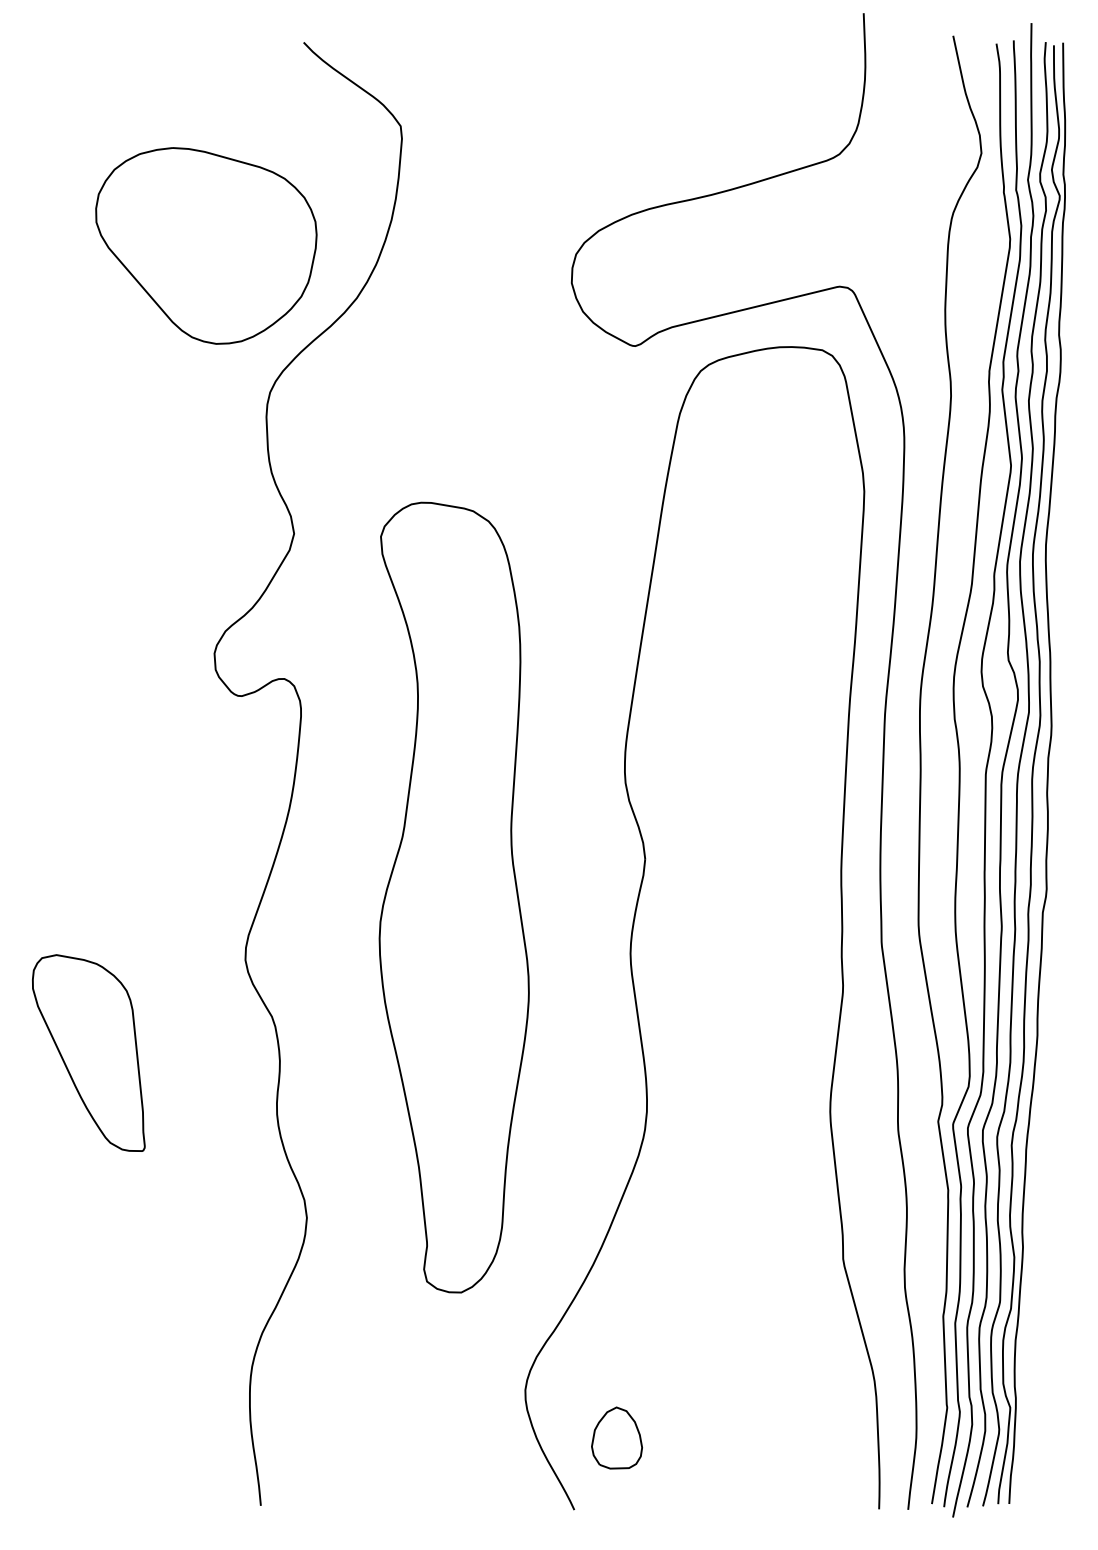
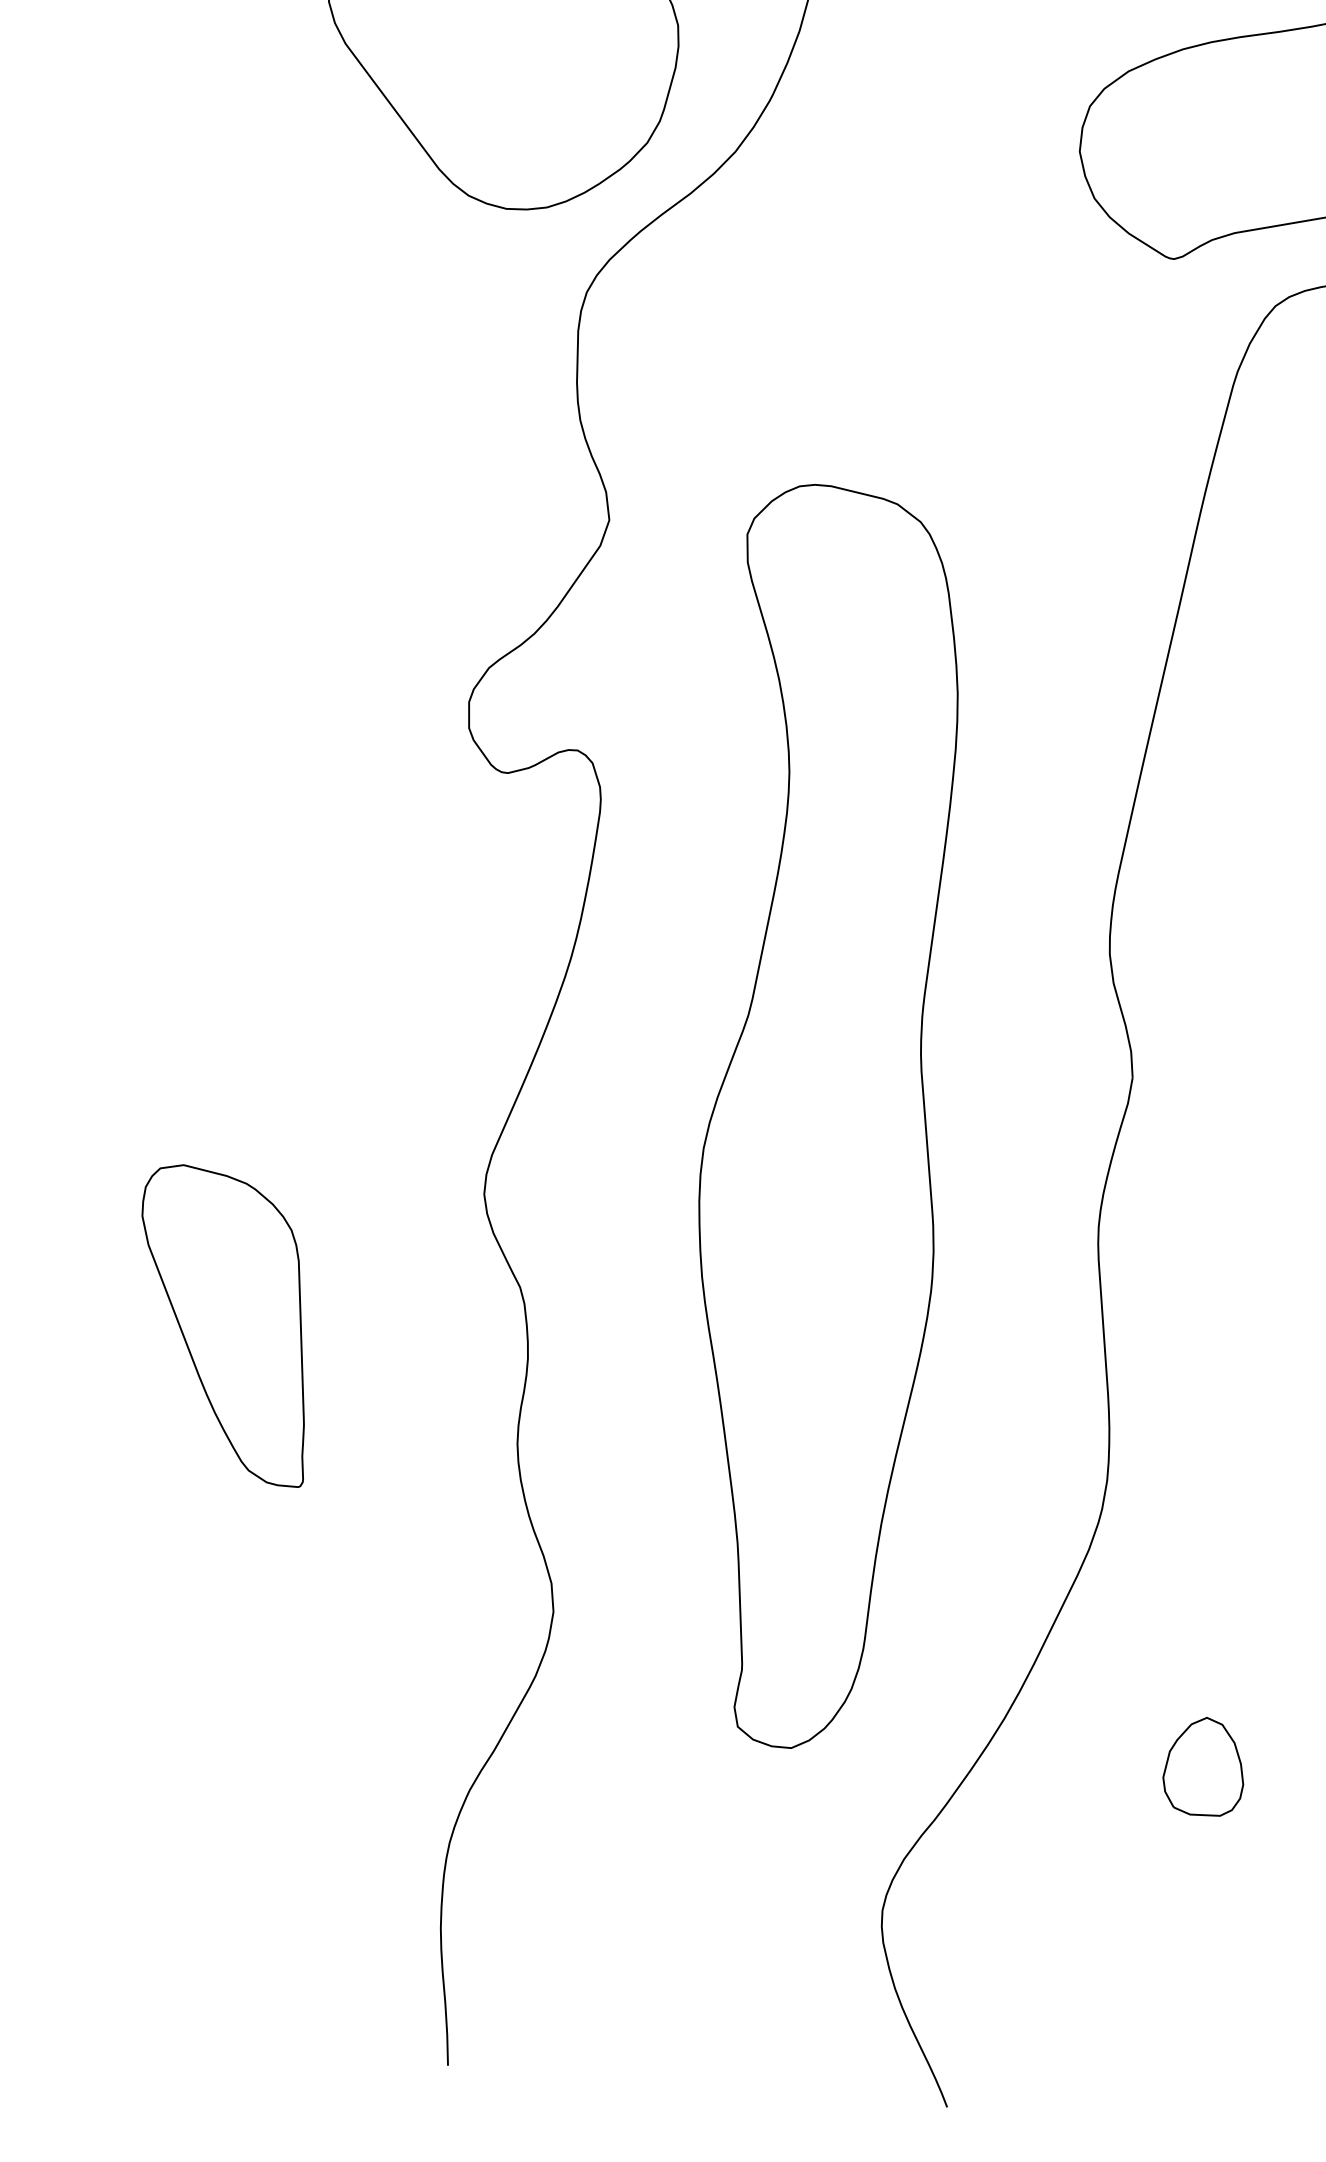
part: (616, 1437) -> (1203, 1765), moved

